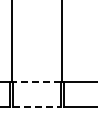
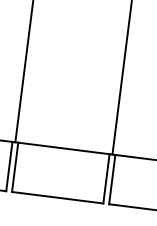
line: (36, 81) -> (63, 147), dashed -> solid
line: (36, 107) -> (56, 197), dashed -> solid

